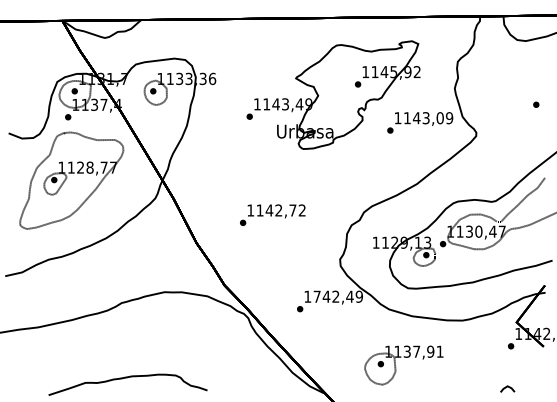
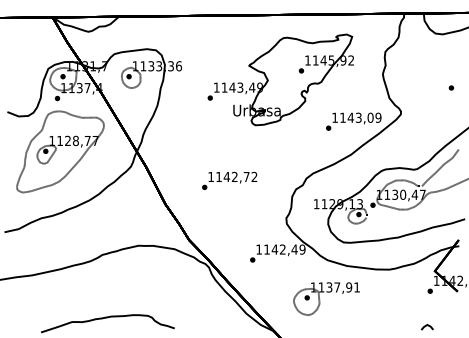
text: (420, 122) -> (354, 121), moved
text: (316, 296) -> (266, 249), 1742,49 -> 1142,49
part: (396, 367) -> (320, 300), moved

